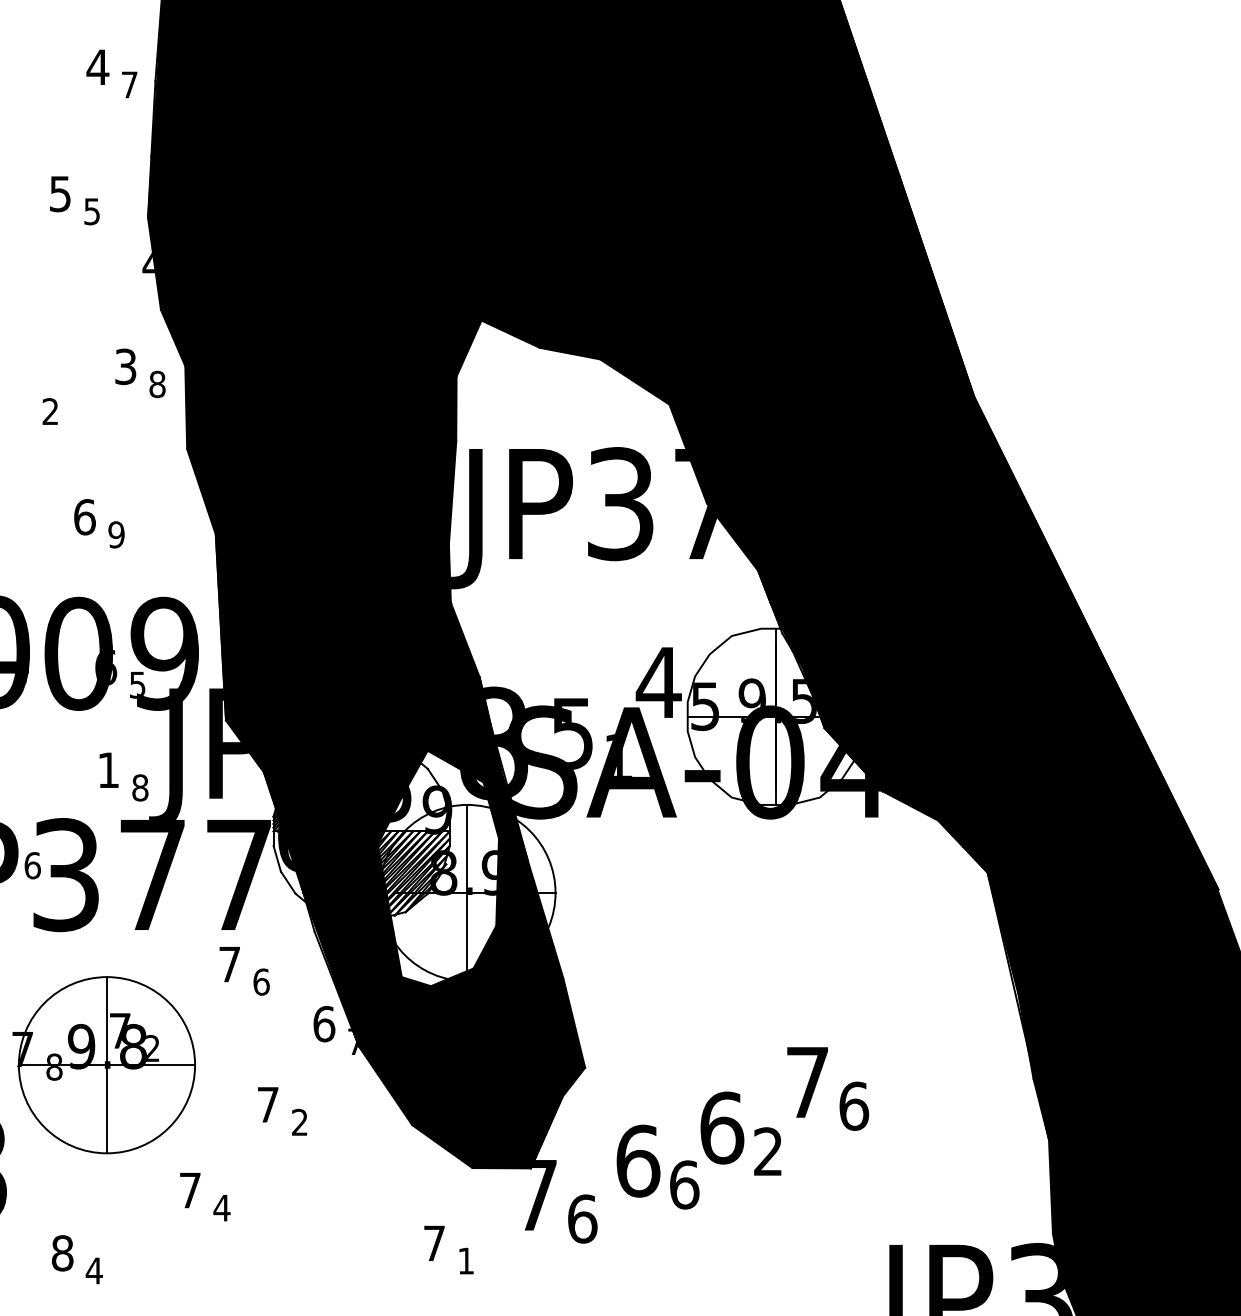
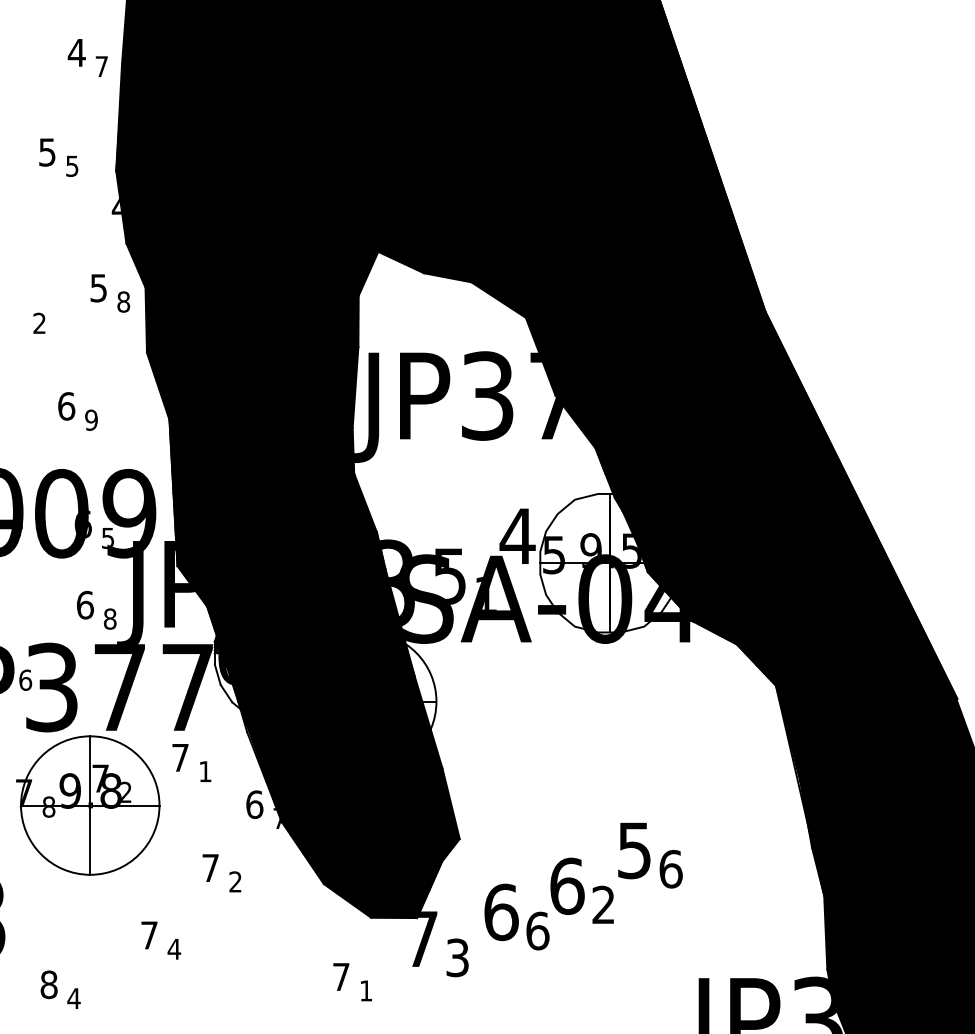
text: (125, 366) -> (98, 287), 3 -> 5
text: (108, 770) -> (85, 605), 1 -> 6
fill: (437, 868) -> (343, 682), added
text: (261, 981) -> (205, 771), 6 -> 1
part: (103, 1065) -> (87, 805), moved
text: (806, 1083) -> (633, 851), 7 -> 5
text: (582, 1218) -> (457, 957), 6 -> 3

